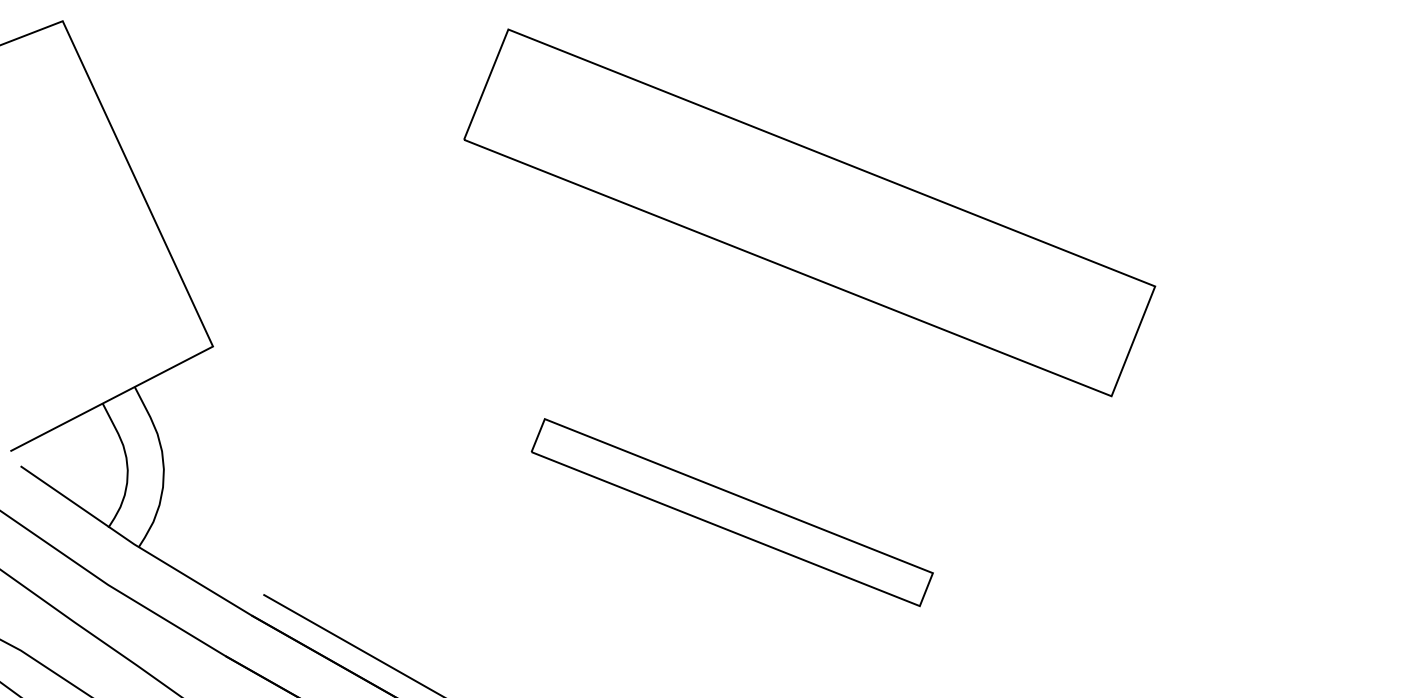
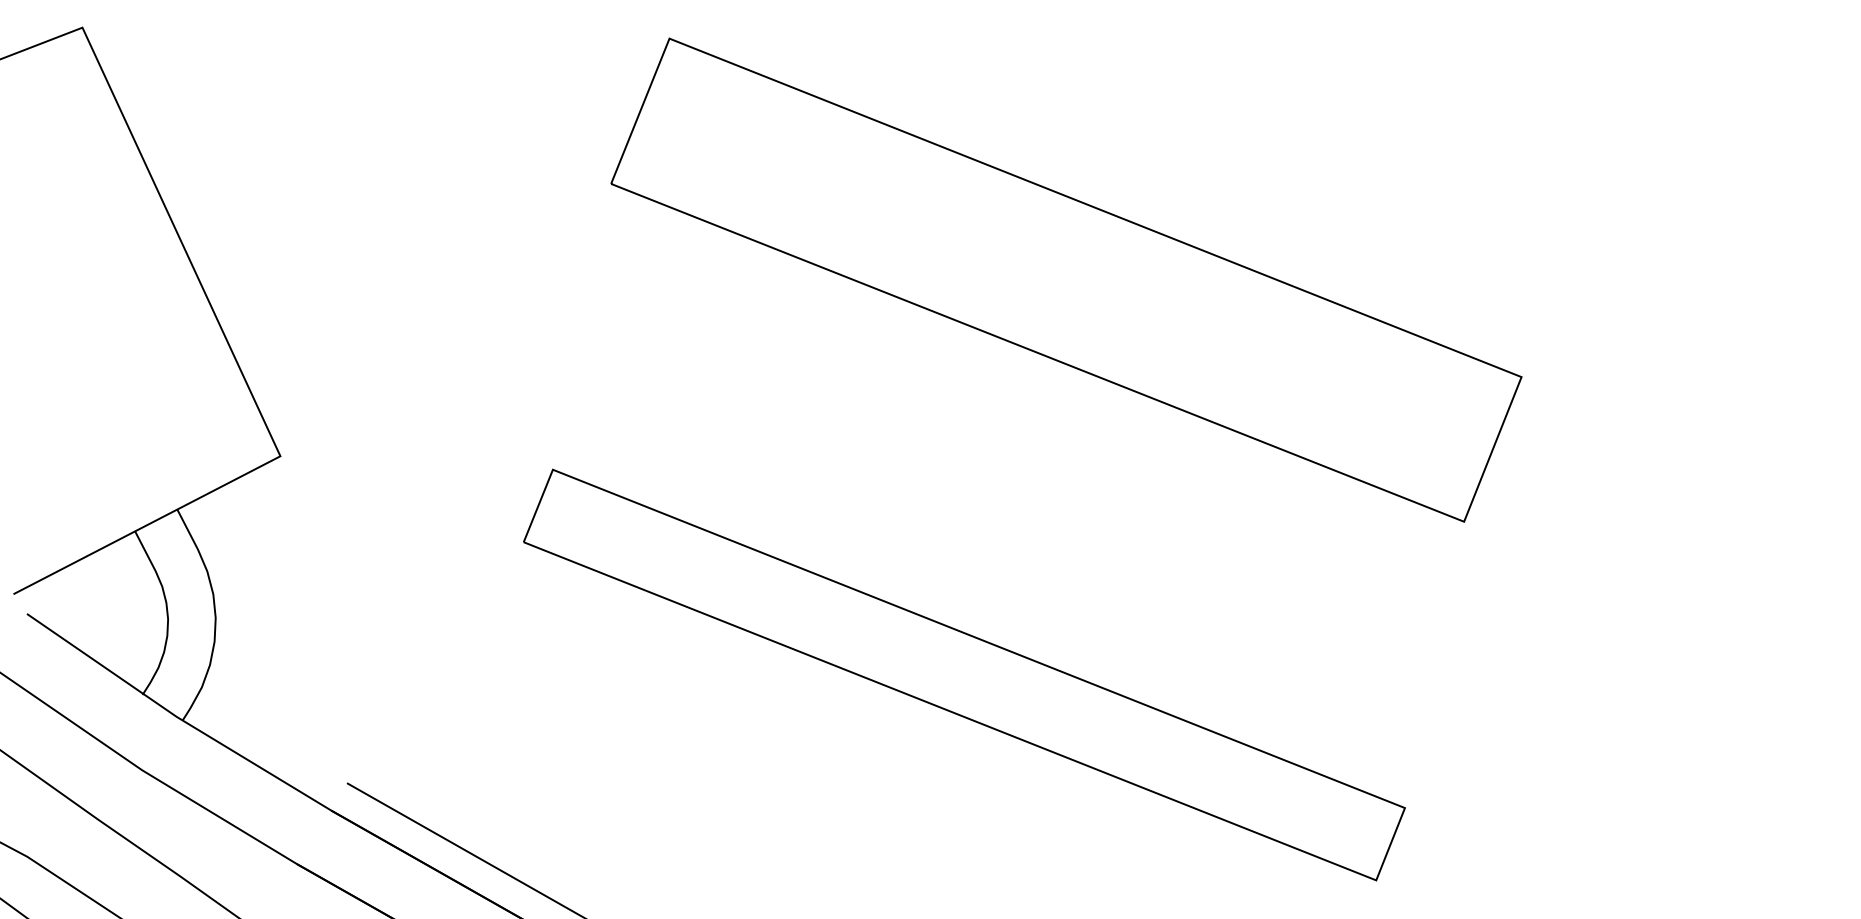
part: (732, 512) -> (964, 674), size x1.67

